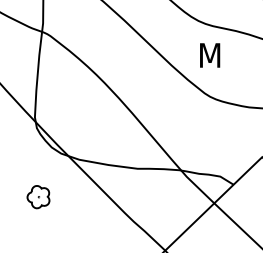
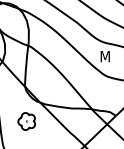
part: (38, 197) -> (26, 121), size x1.67

